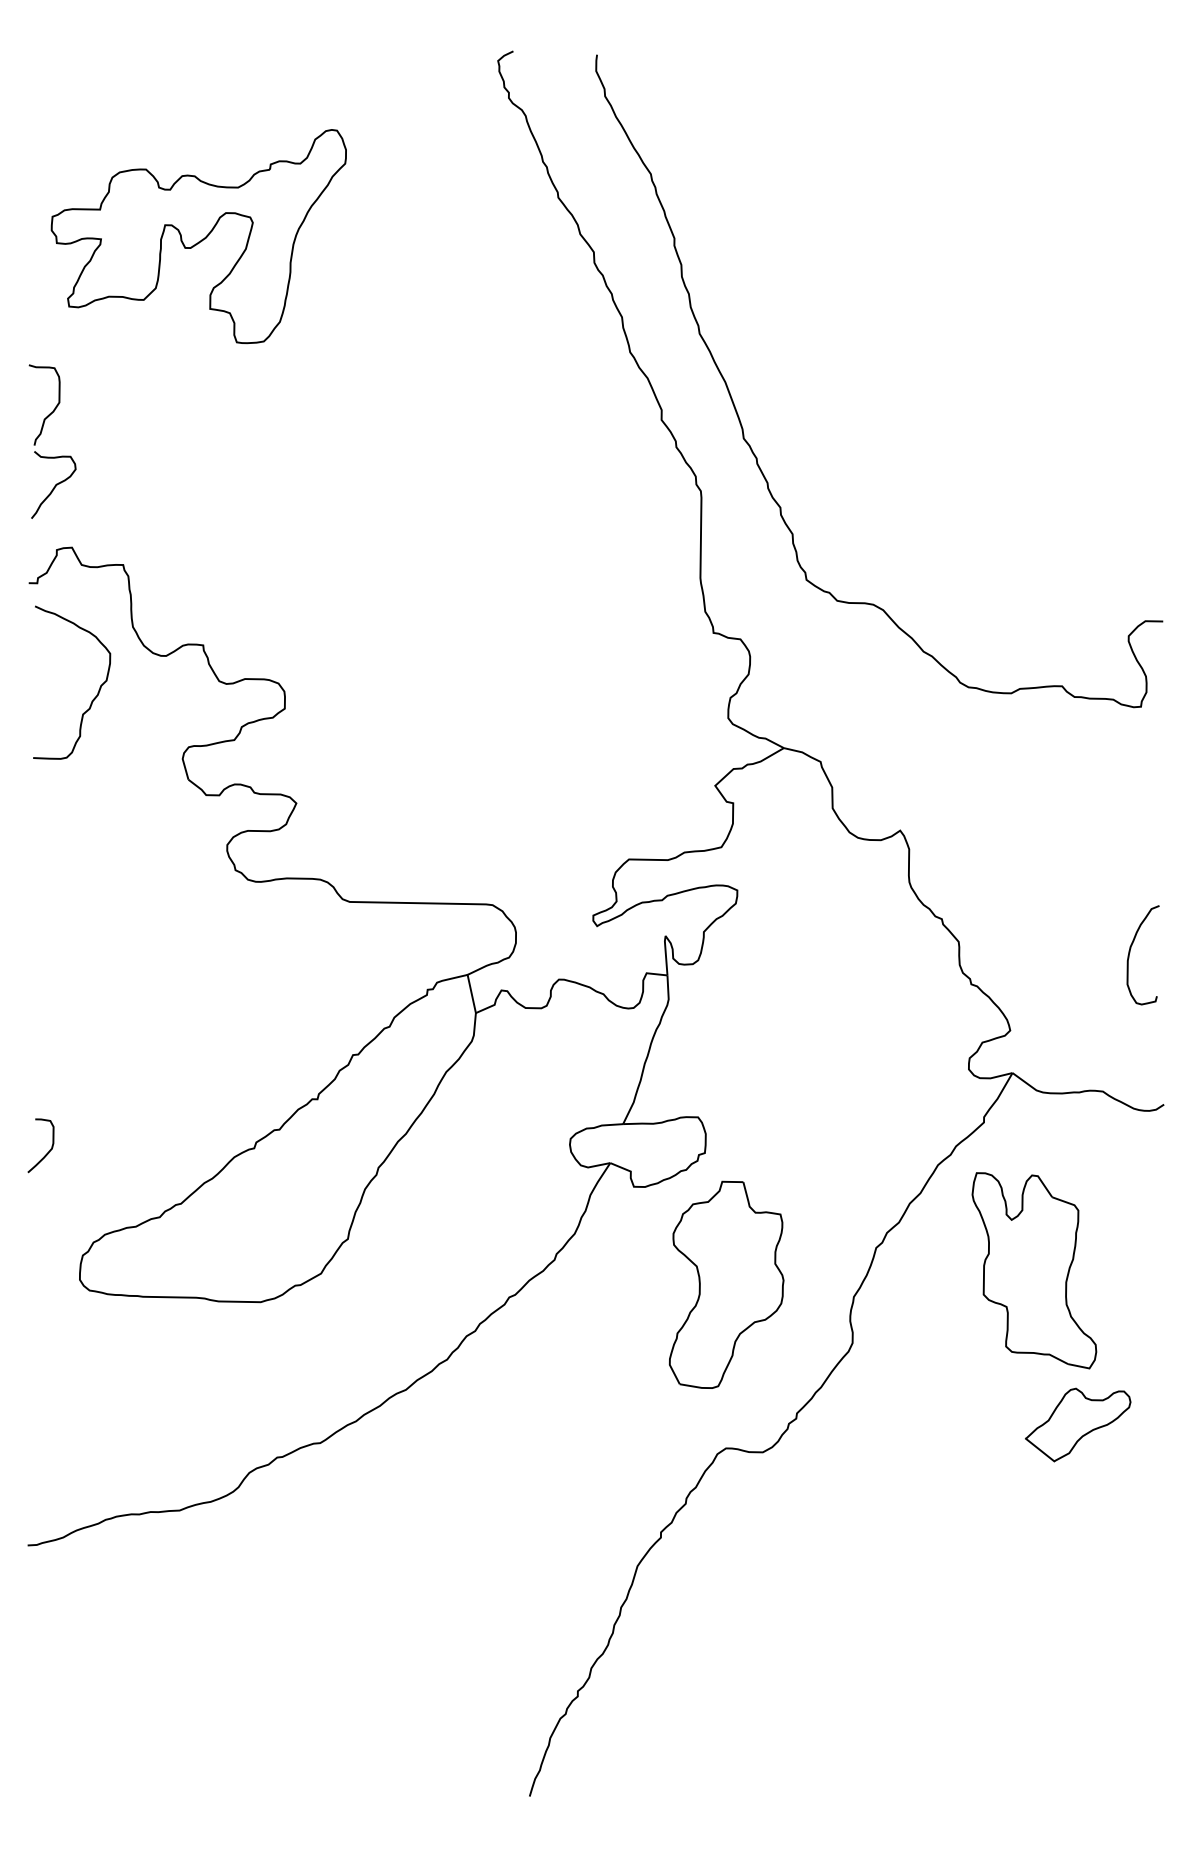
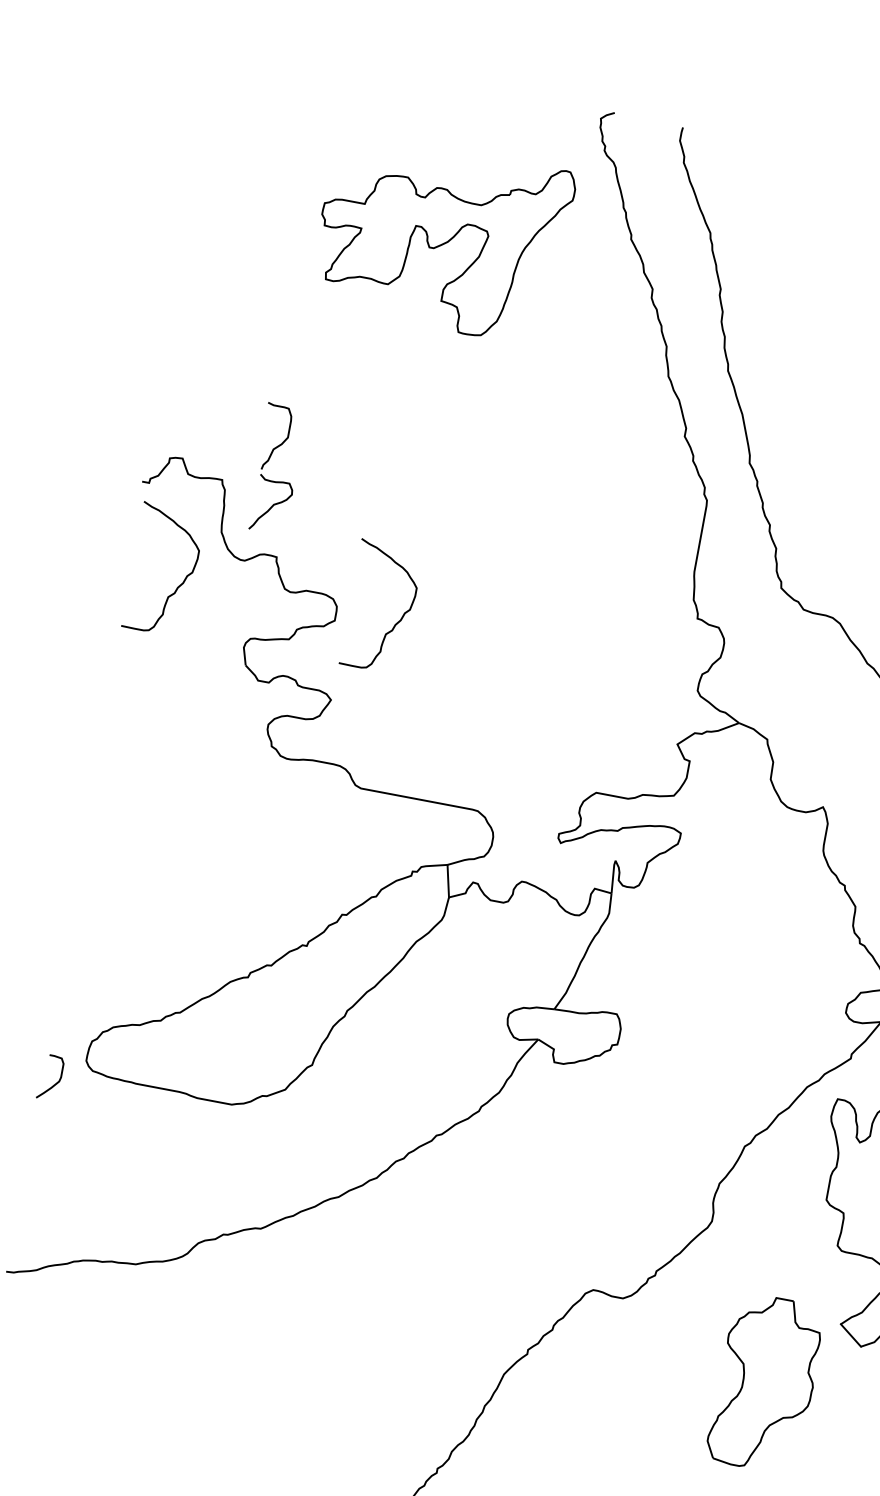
part: (198, 236) -> (441, 239), moved
part: (41, 434) -> (268, 461), moved
curve: (357, 699) -> (395, 623), added
curve: (47, 1152) -> (55, 1084), moved
part: (726, 1284) -> (765, 1382), moved

